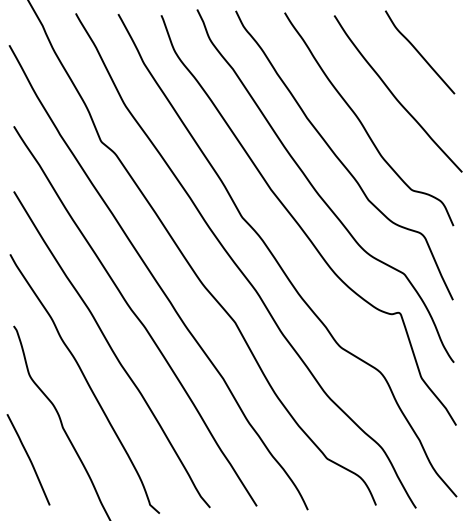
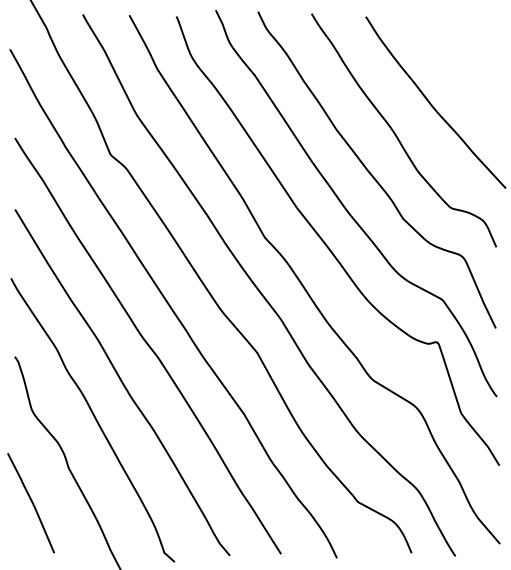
curve: (419, 52) -> (459, 57), removed

